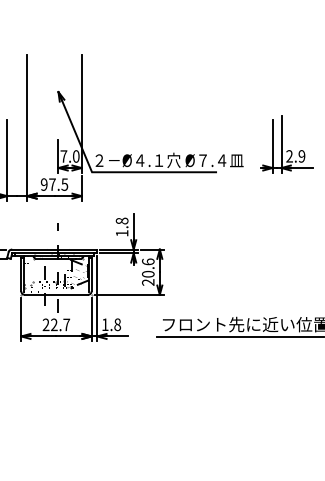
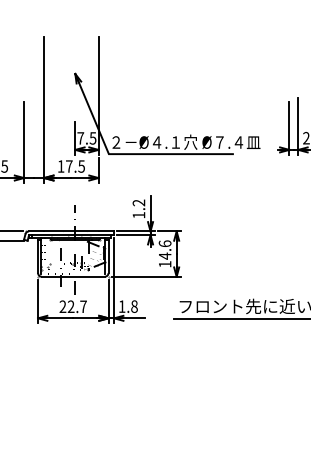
text: (75, 156) -> (92, 138), 7.0 -> 7.5
text: (43, 184) -> (60, 166), 97.5 -> 17.5
text: (122, 220) -> (139, 202), 1.8 -> 1.2
text: (148, 277) -> (165, 259), 20.6 -> 14.6

